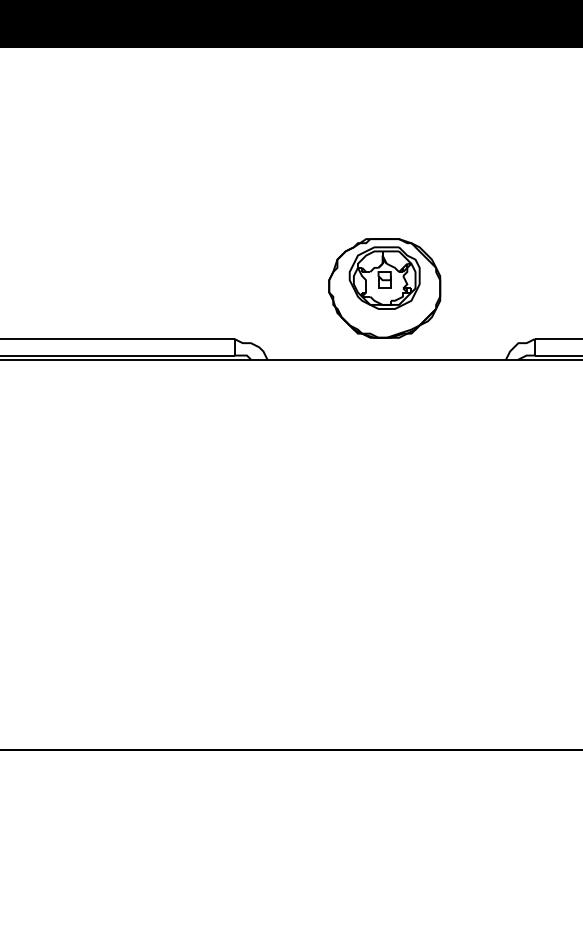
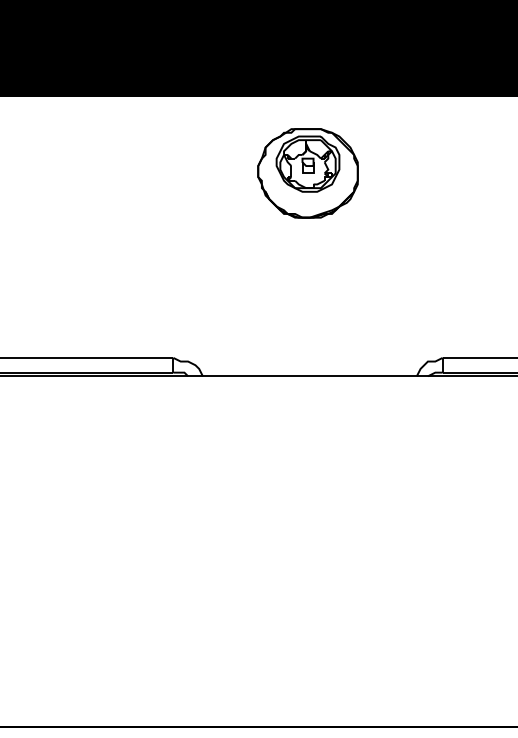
part: (384, 288) -> (307, 173), moved

